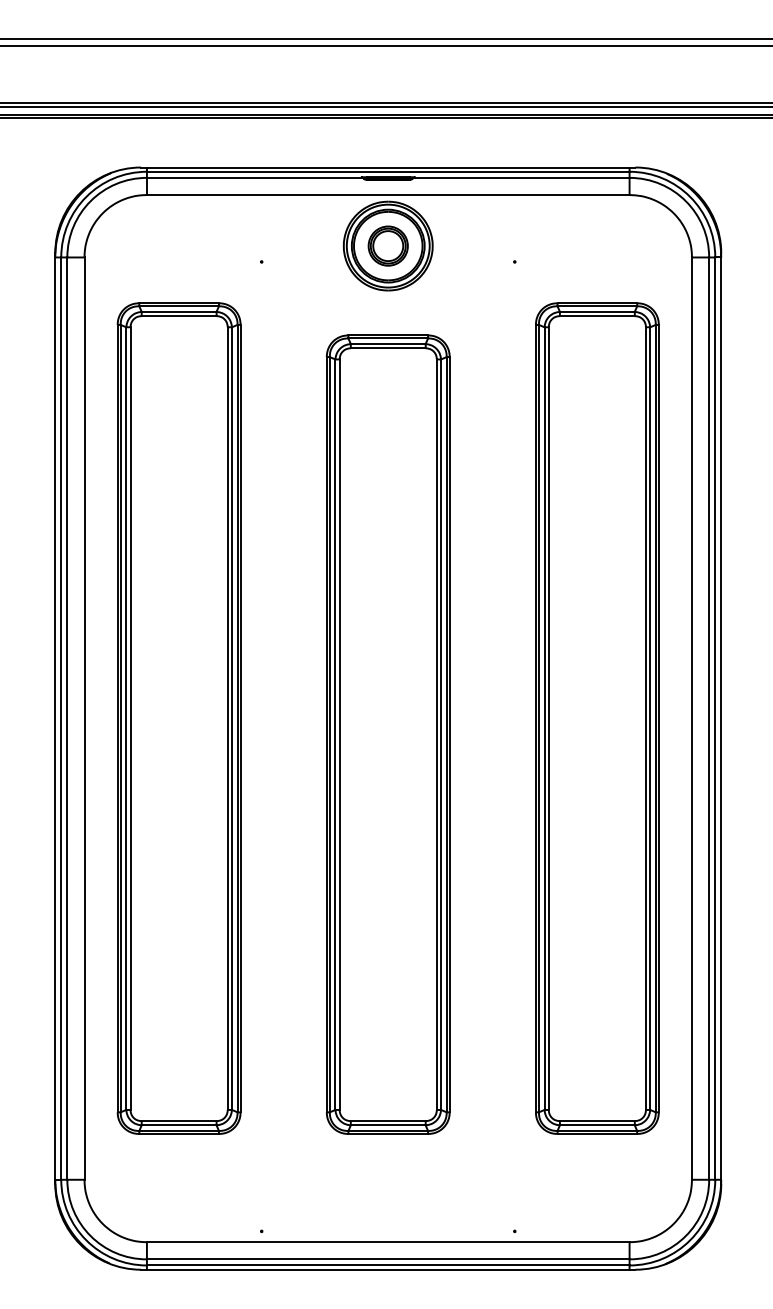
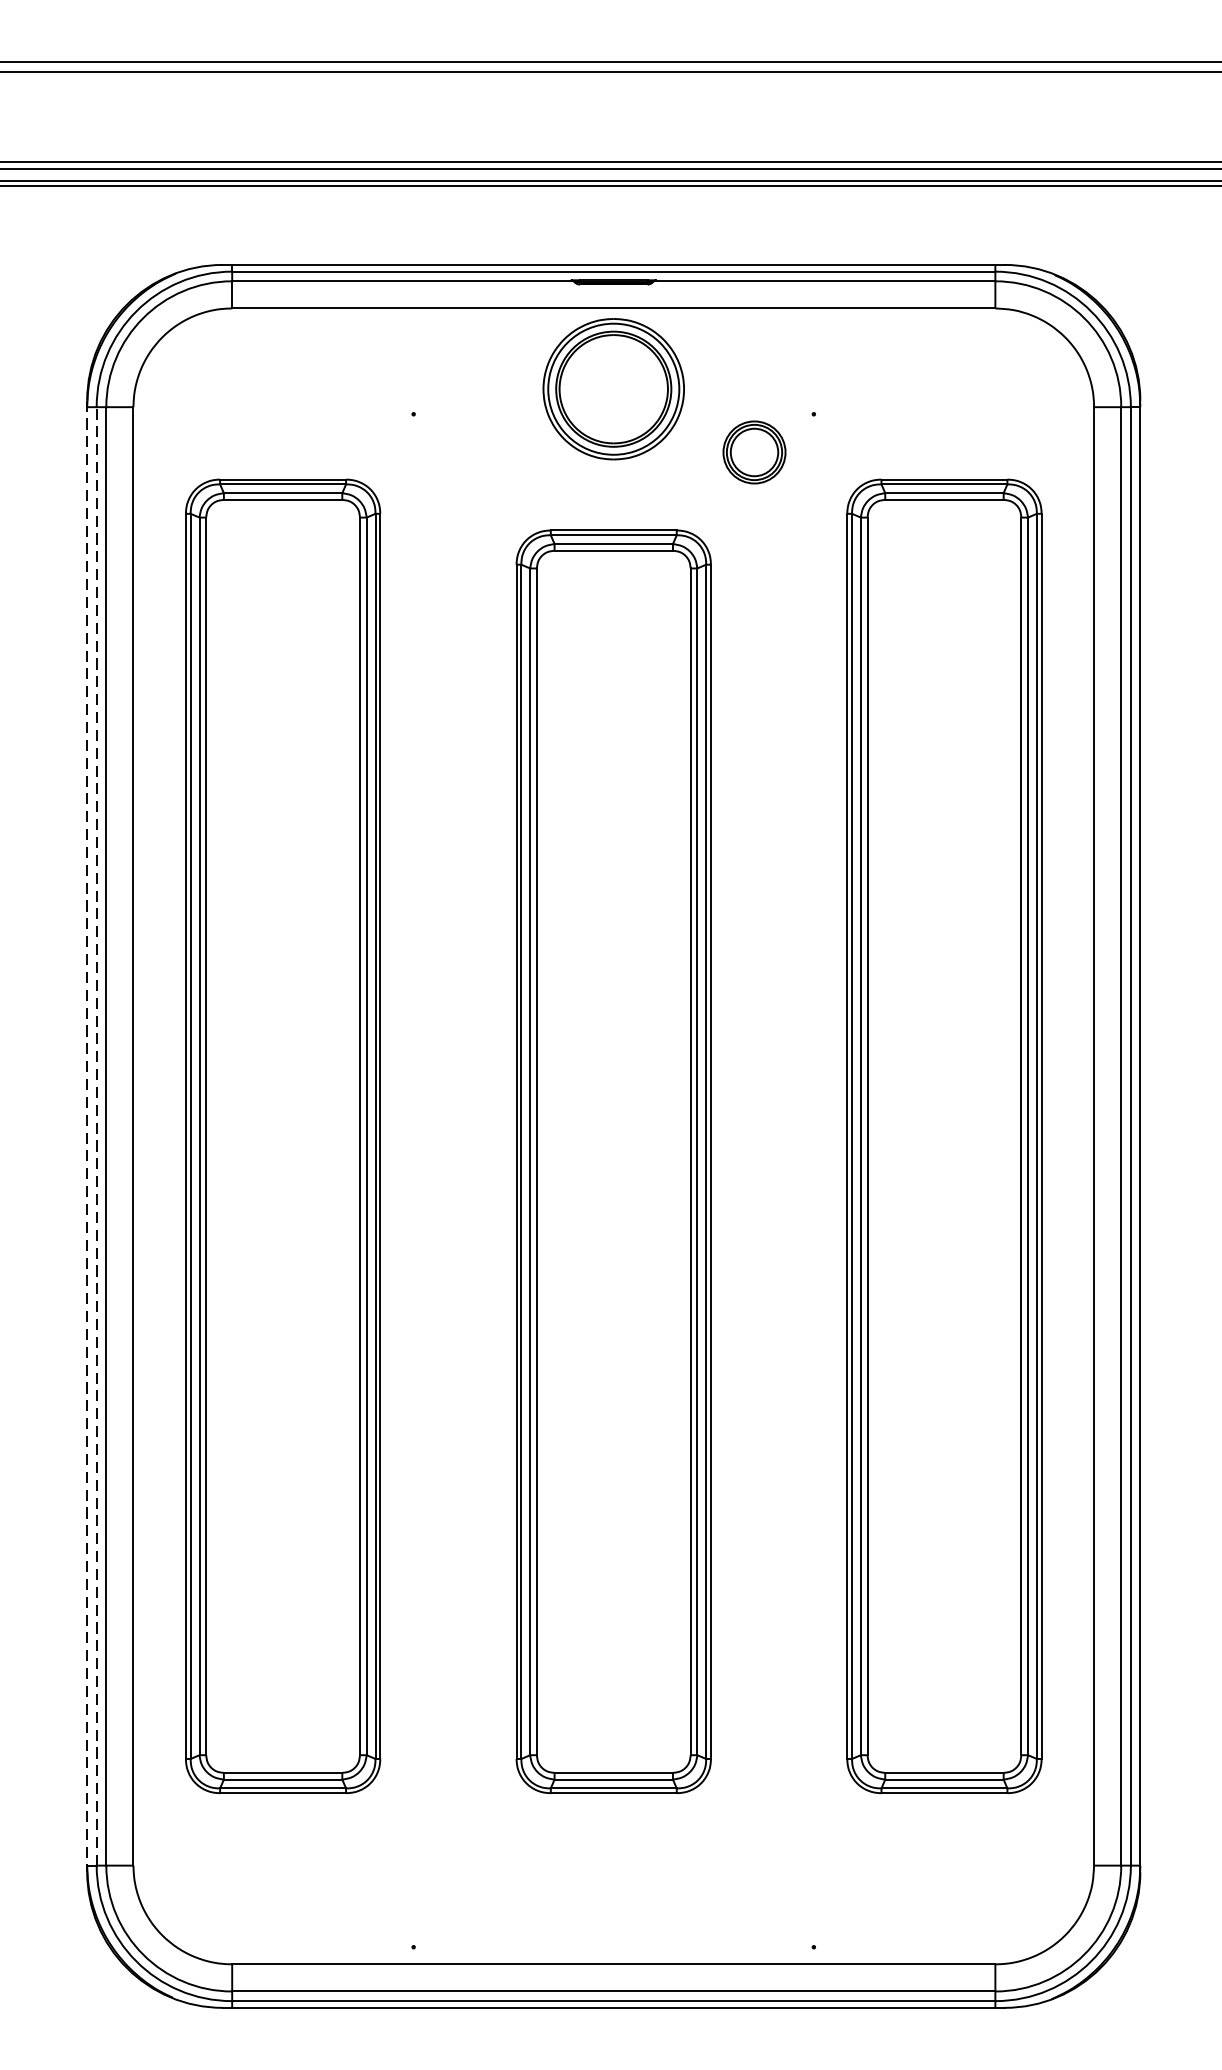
part: (387, 245) -> (753, 451), moved
line: (61, 718) -> (97, 1136), solid -> dashed
line: (55, 719) -> (87, 1137), solid -> dashed

